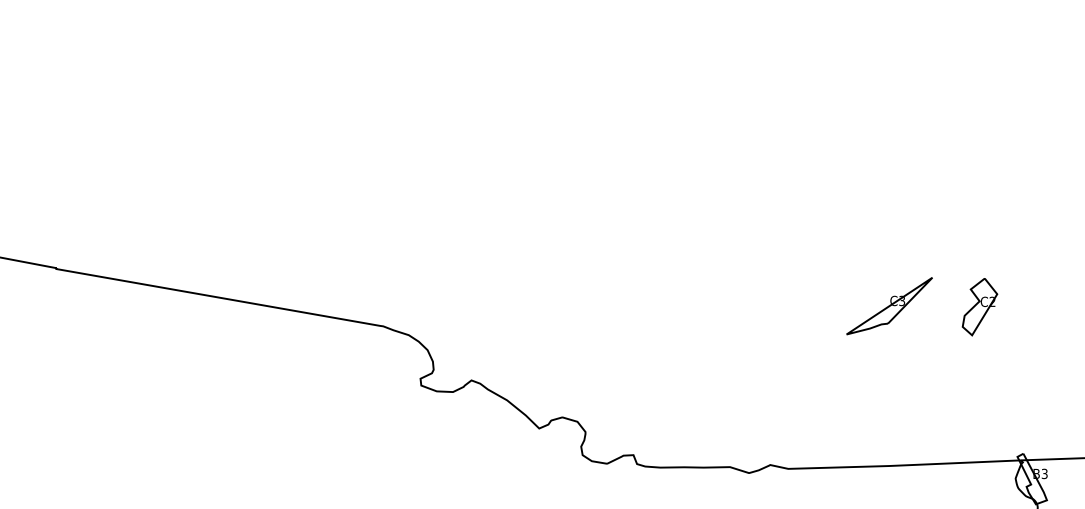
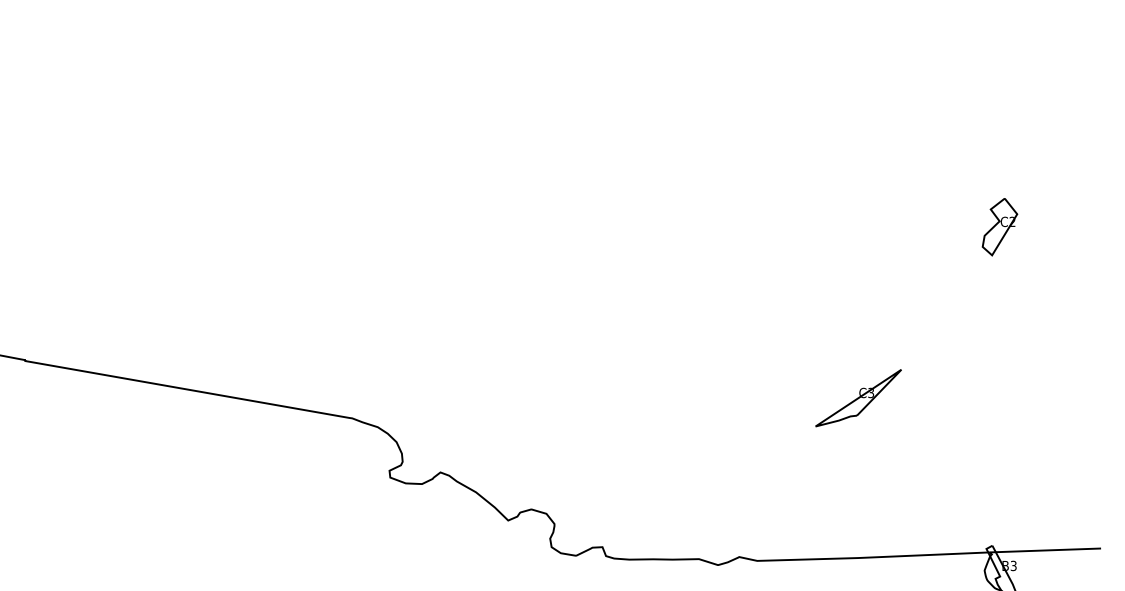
part: (979, 307) -> (999, 227), moved

